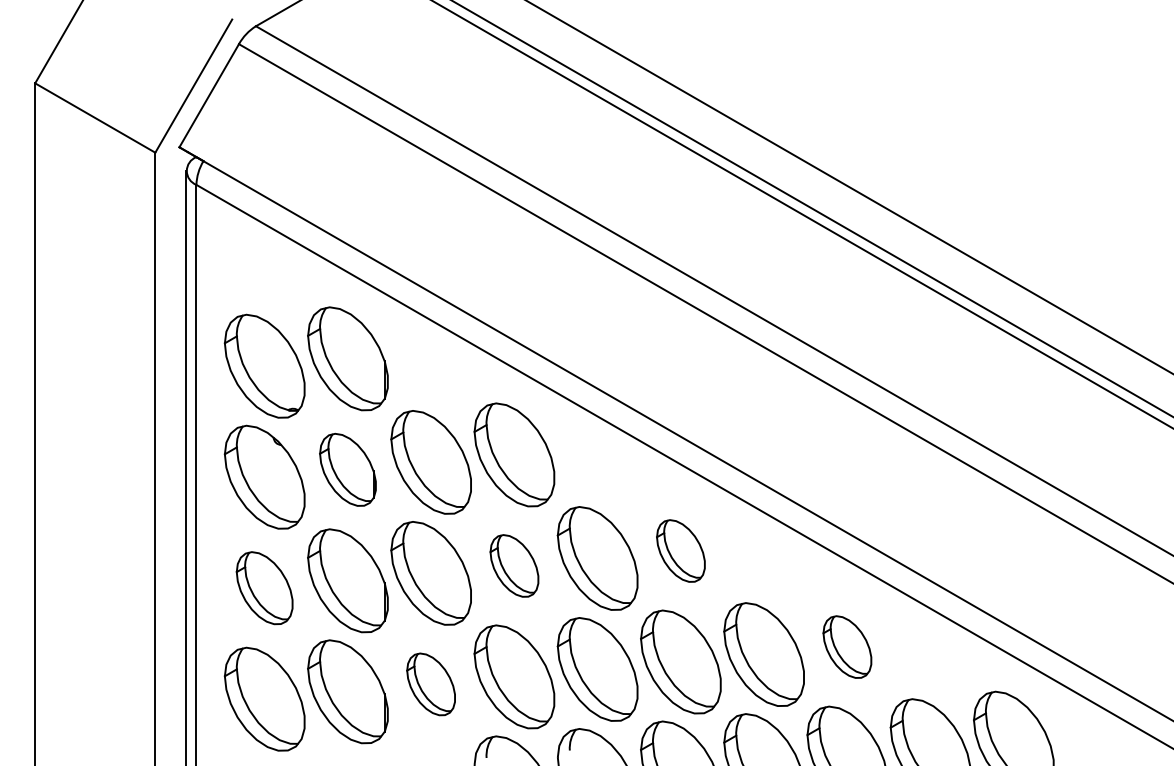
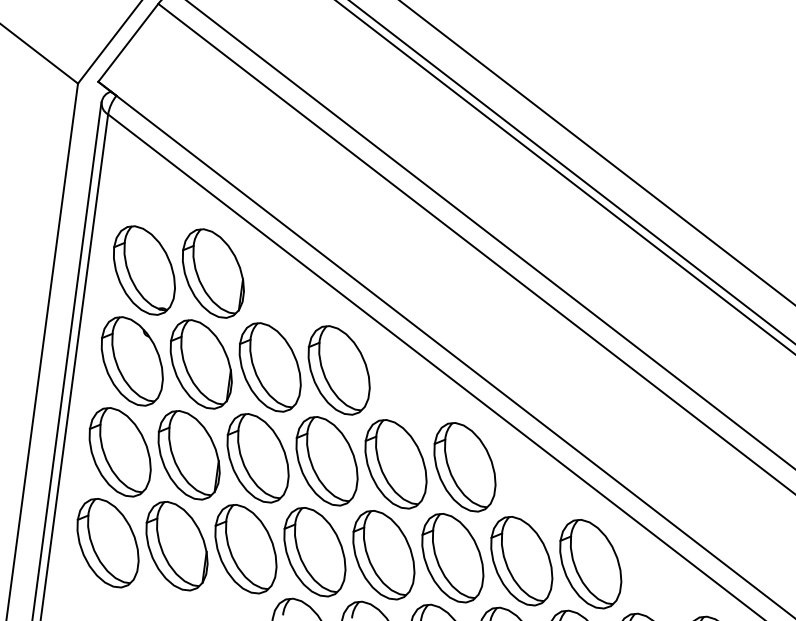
part: (347, 469) -> (200, 363), size x1.43
part: (680, 550) -> (464, 466), size x1.67
part: (514, 565) -> (326, 460), size x1.67
part: (264, 587) -> (119, 451), size x1.43
part: (847, 646) -> (590, 563), size x1.67
part: (430, 684) -> (245, 549), size x1.67

